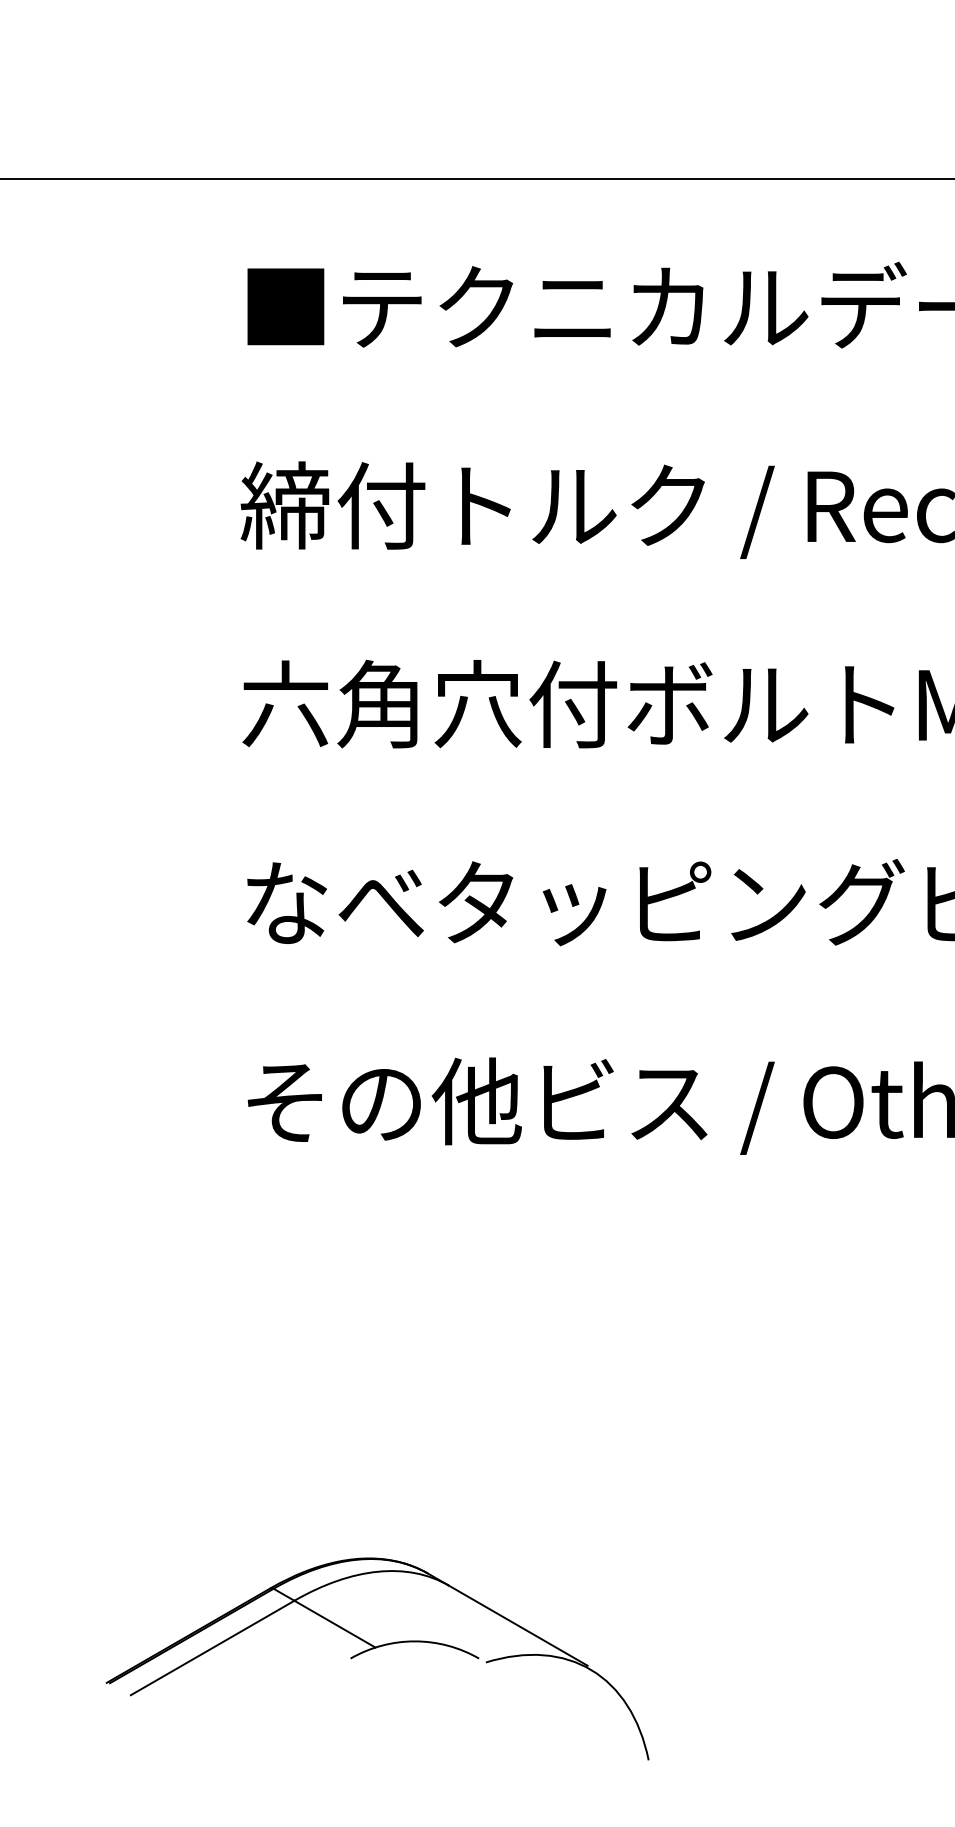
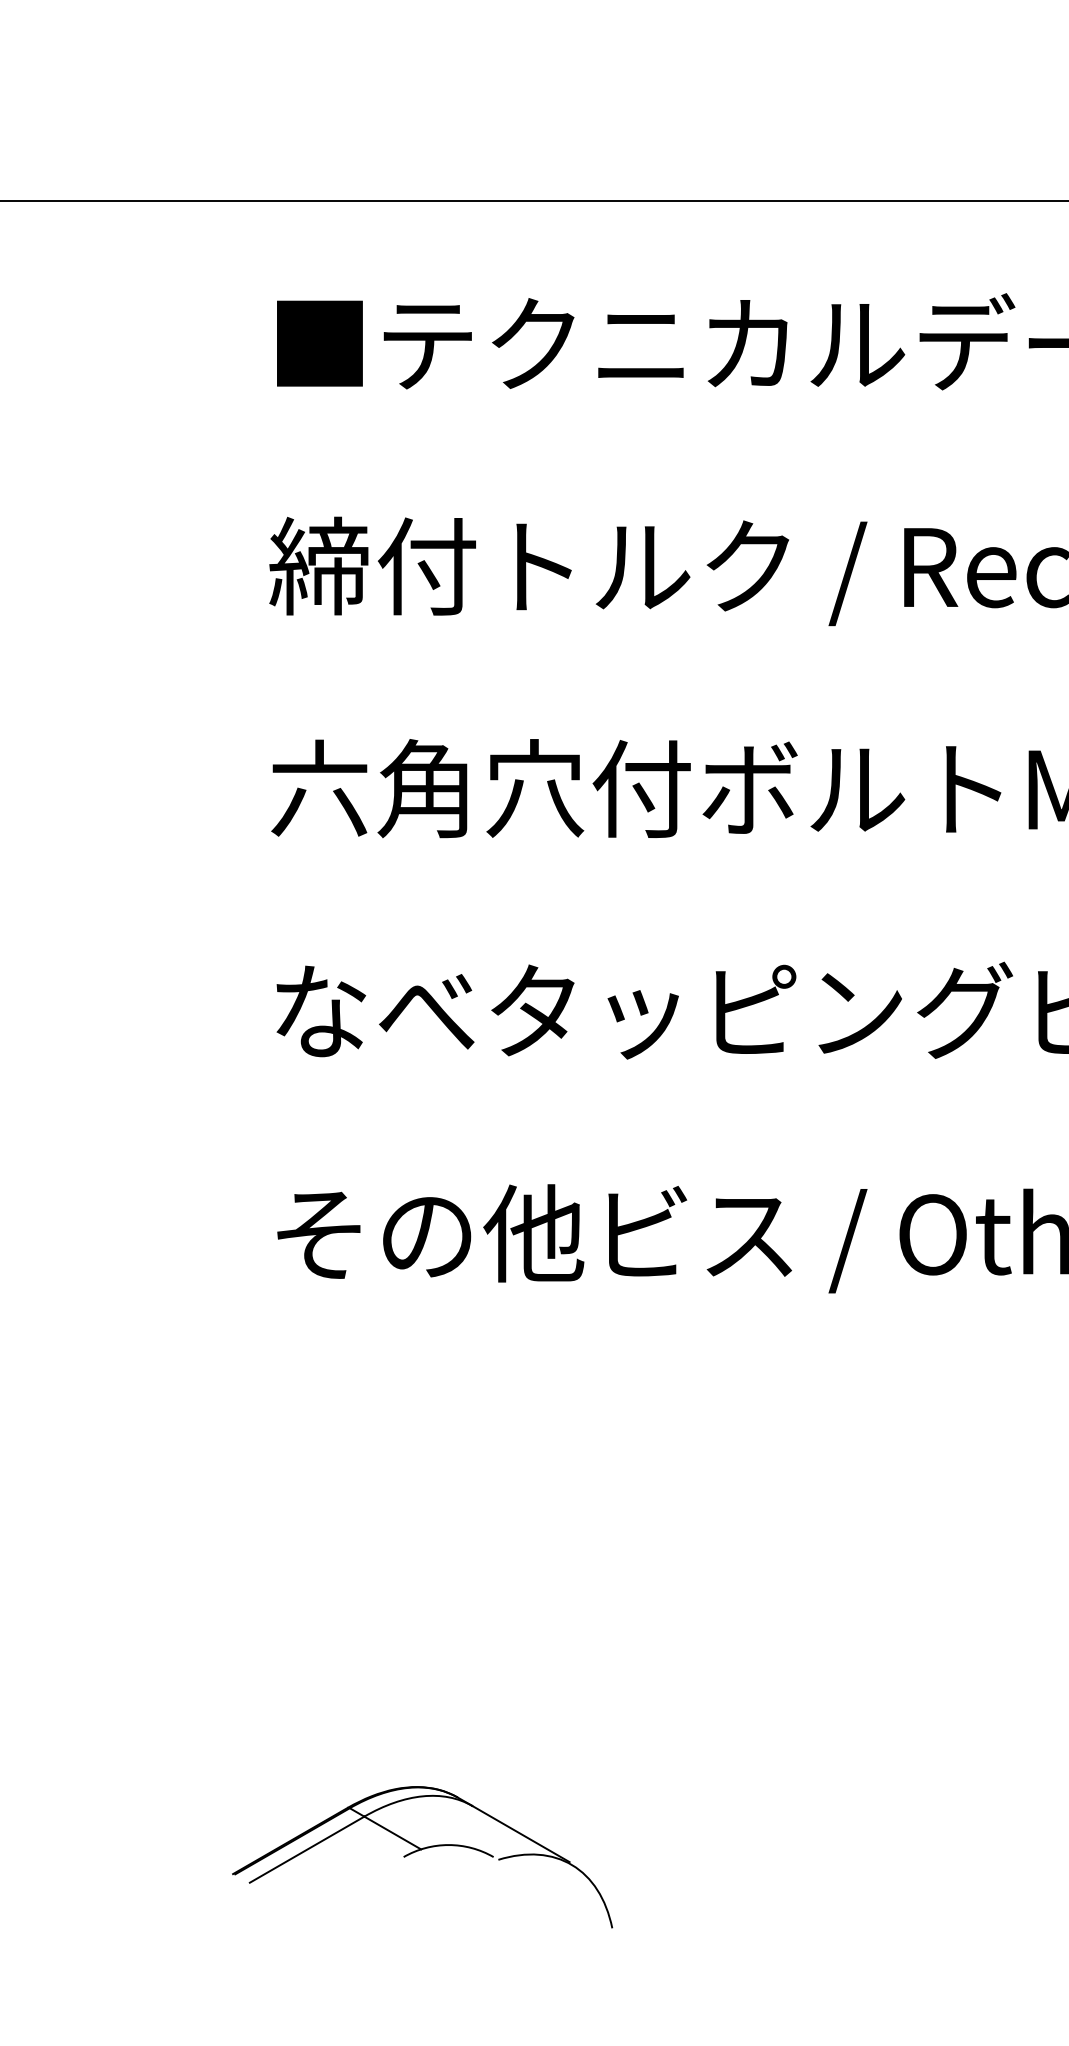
part: (377, 1657) -> (422, 1856), size x0.62

